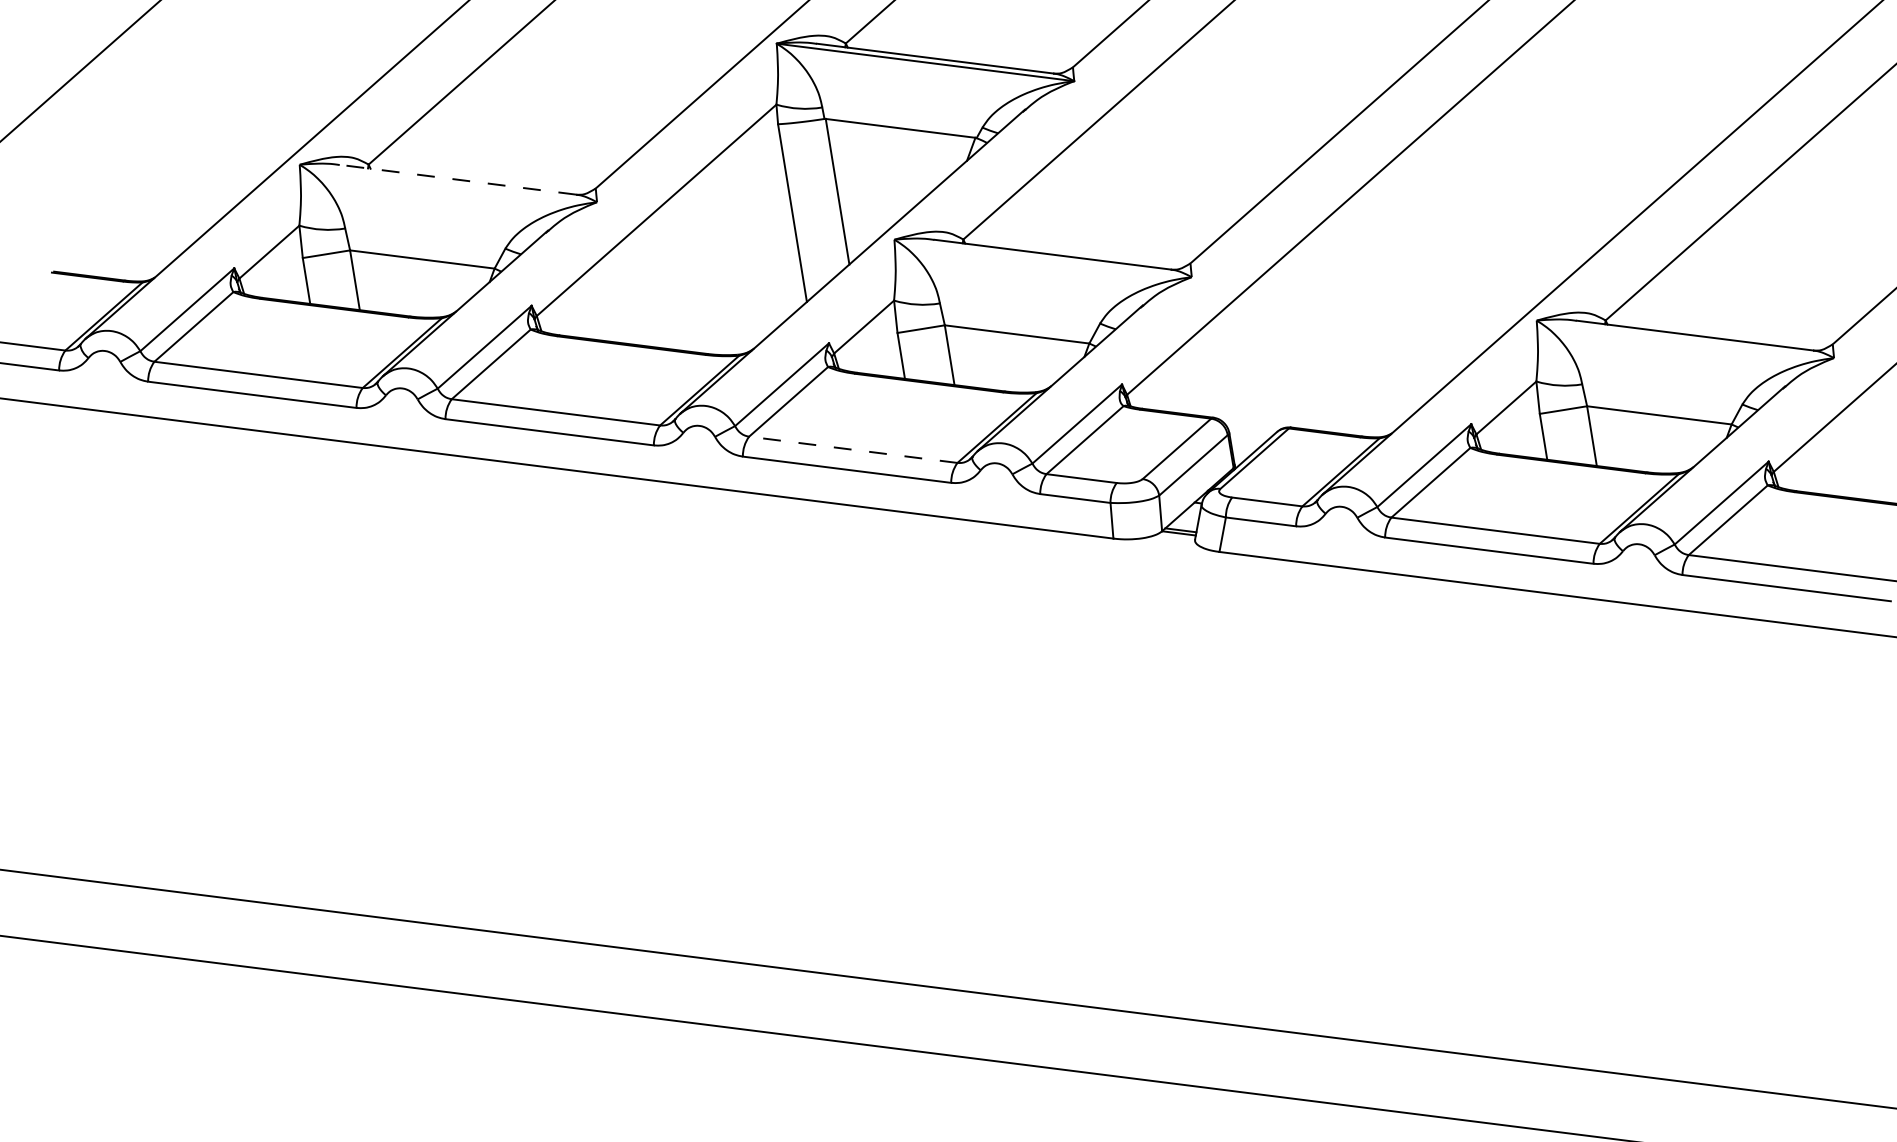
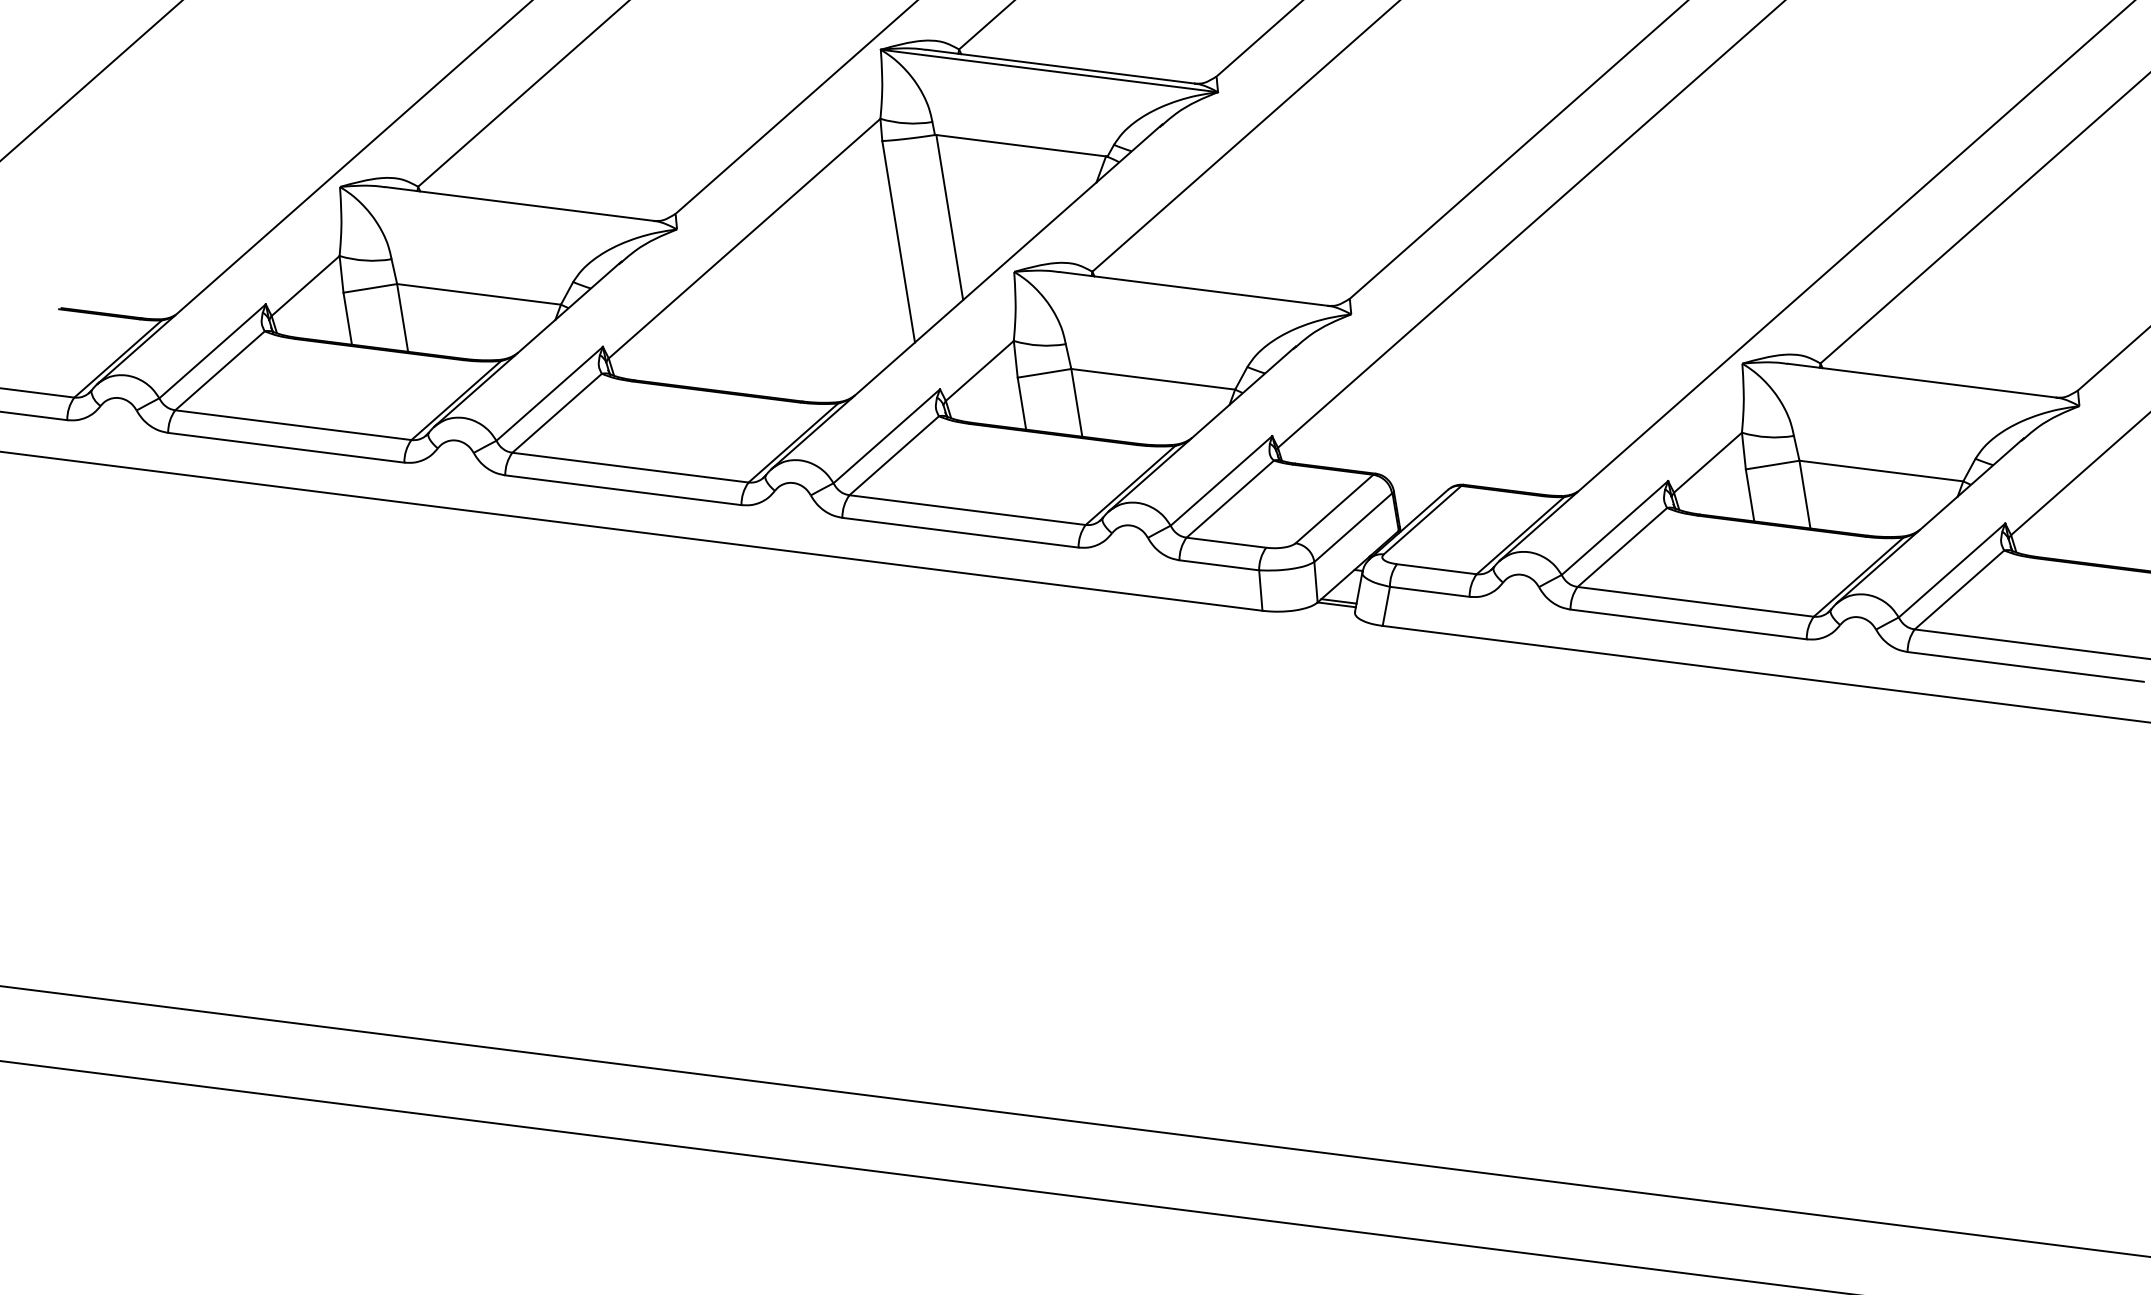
line: (457, 179) -> (518, 203), dashed -> solid
line: (853, 450) -> (967, 510), dashed -> solid

